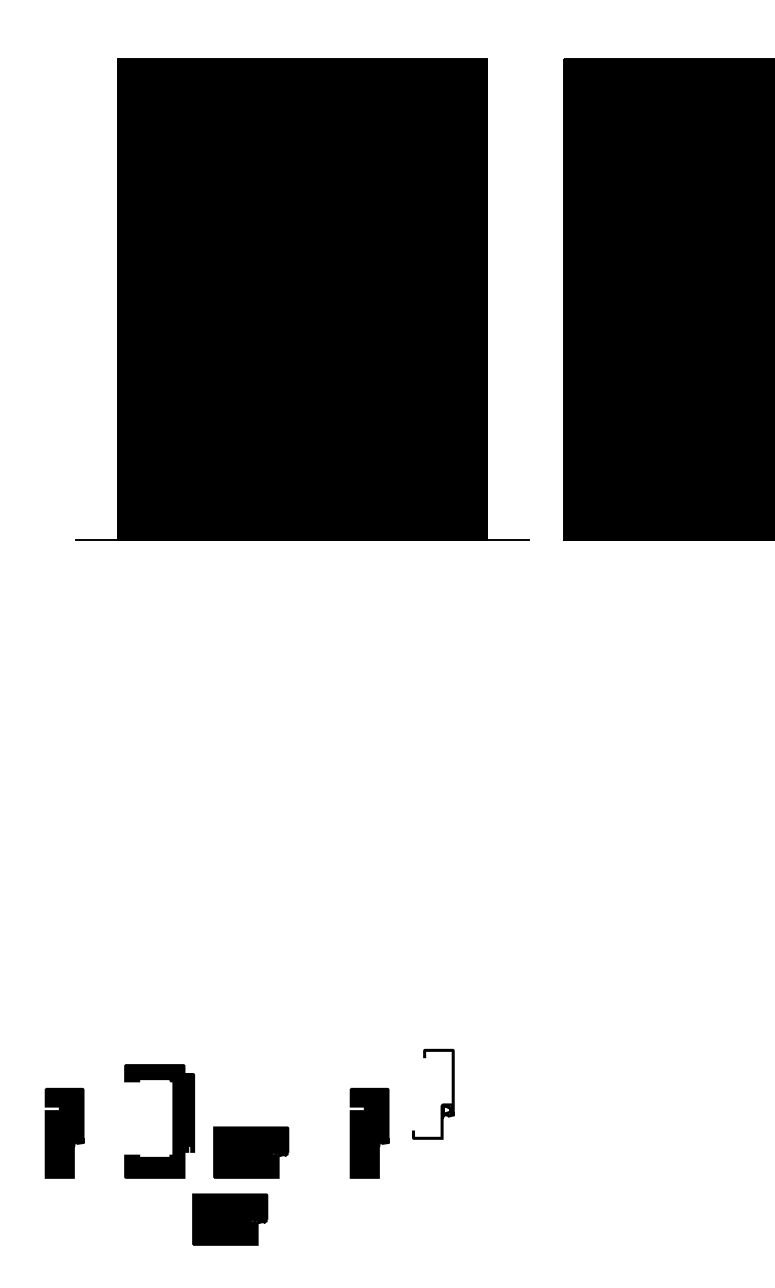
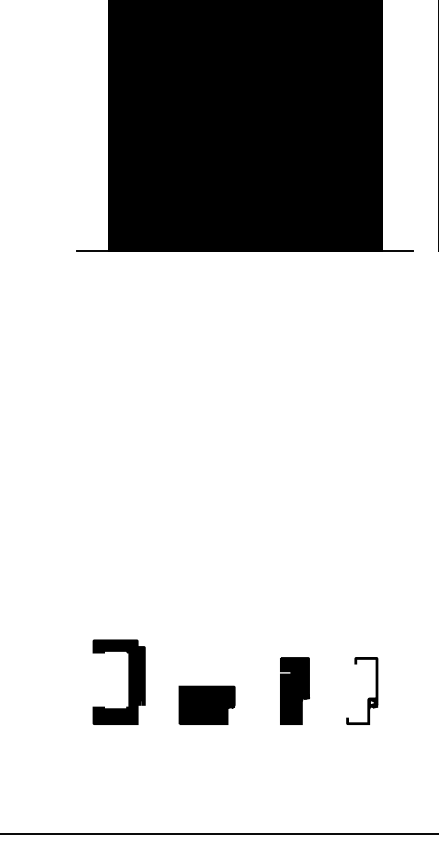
part: (442, 1103) -> (369, 697), moved
part: (172, 1121) -> (128, 682), moved
part: (64, 1132) -> (68, 690), removed
part: (230, 1219) -> (191, 754), removed

